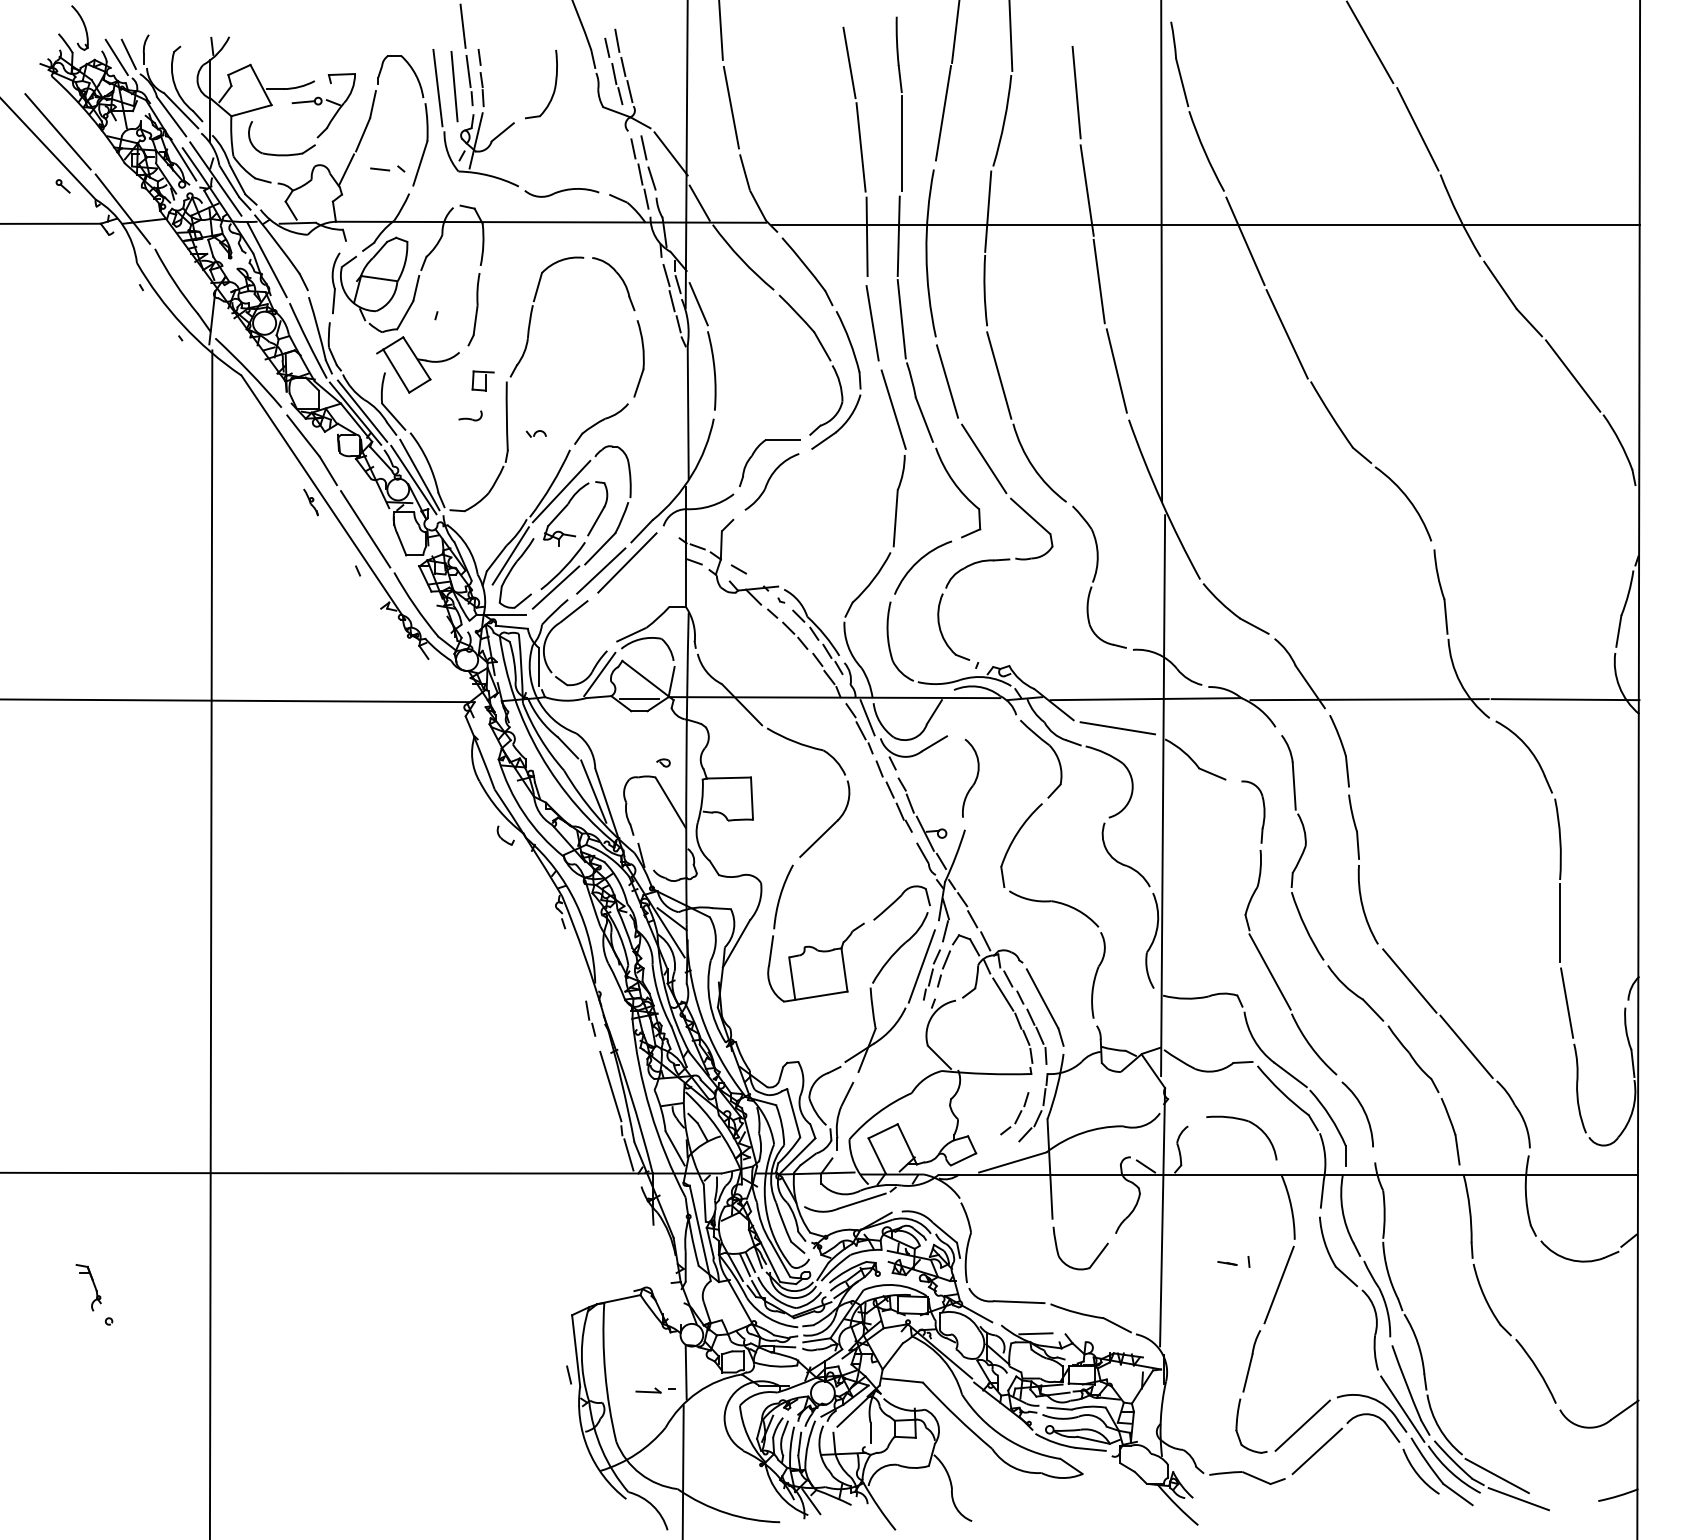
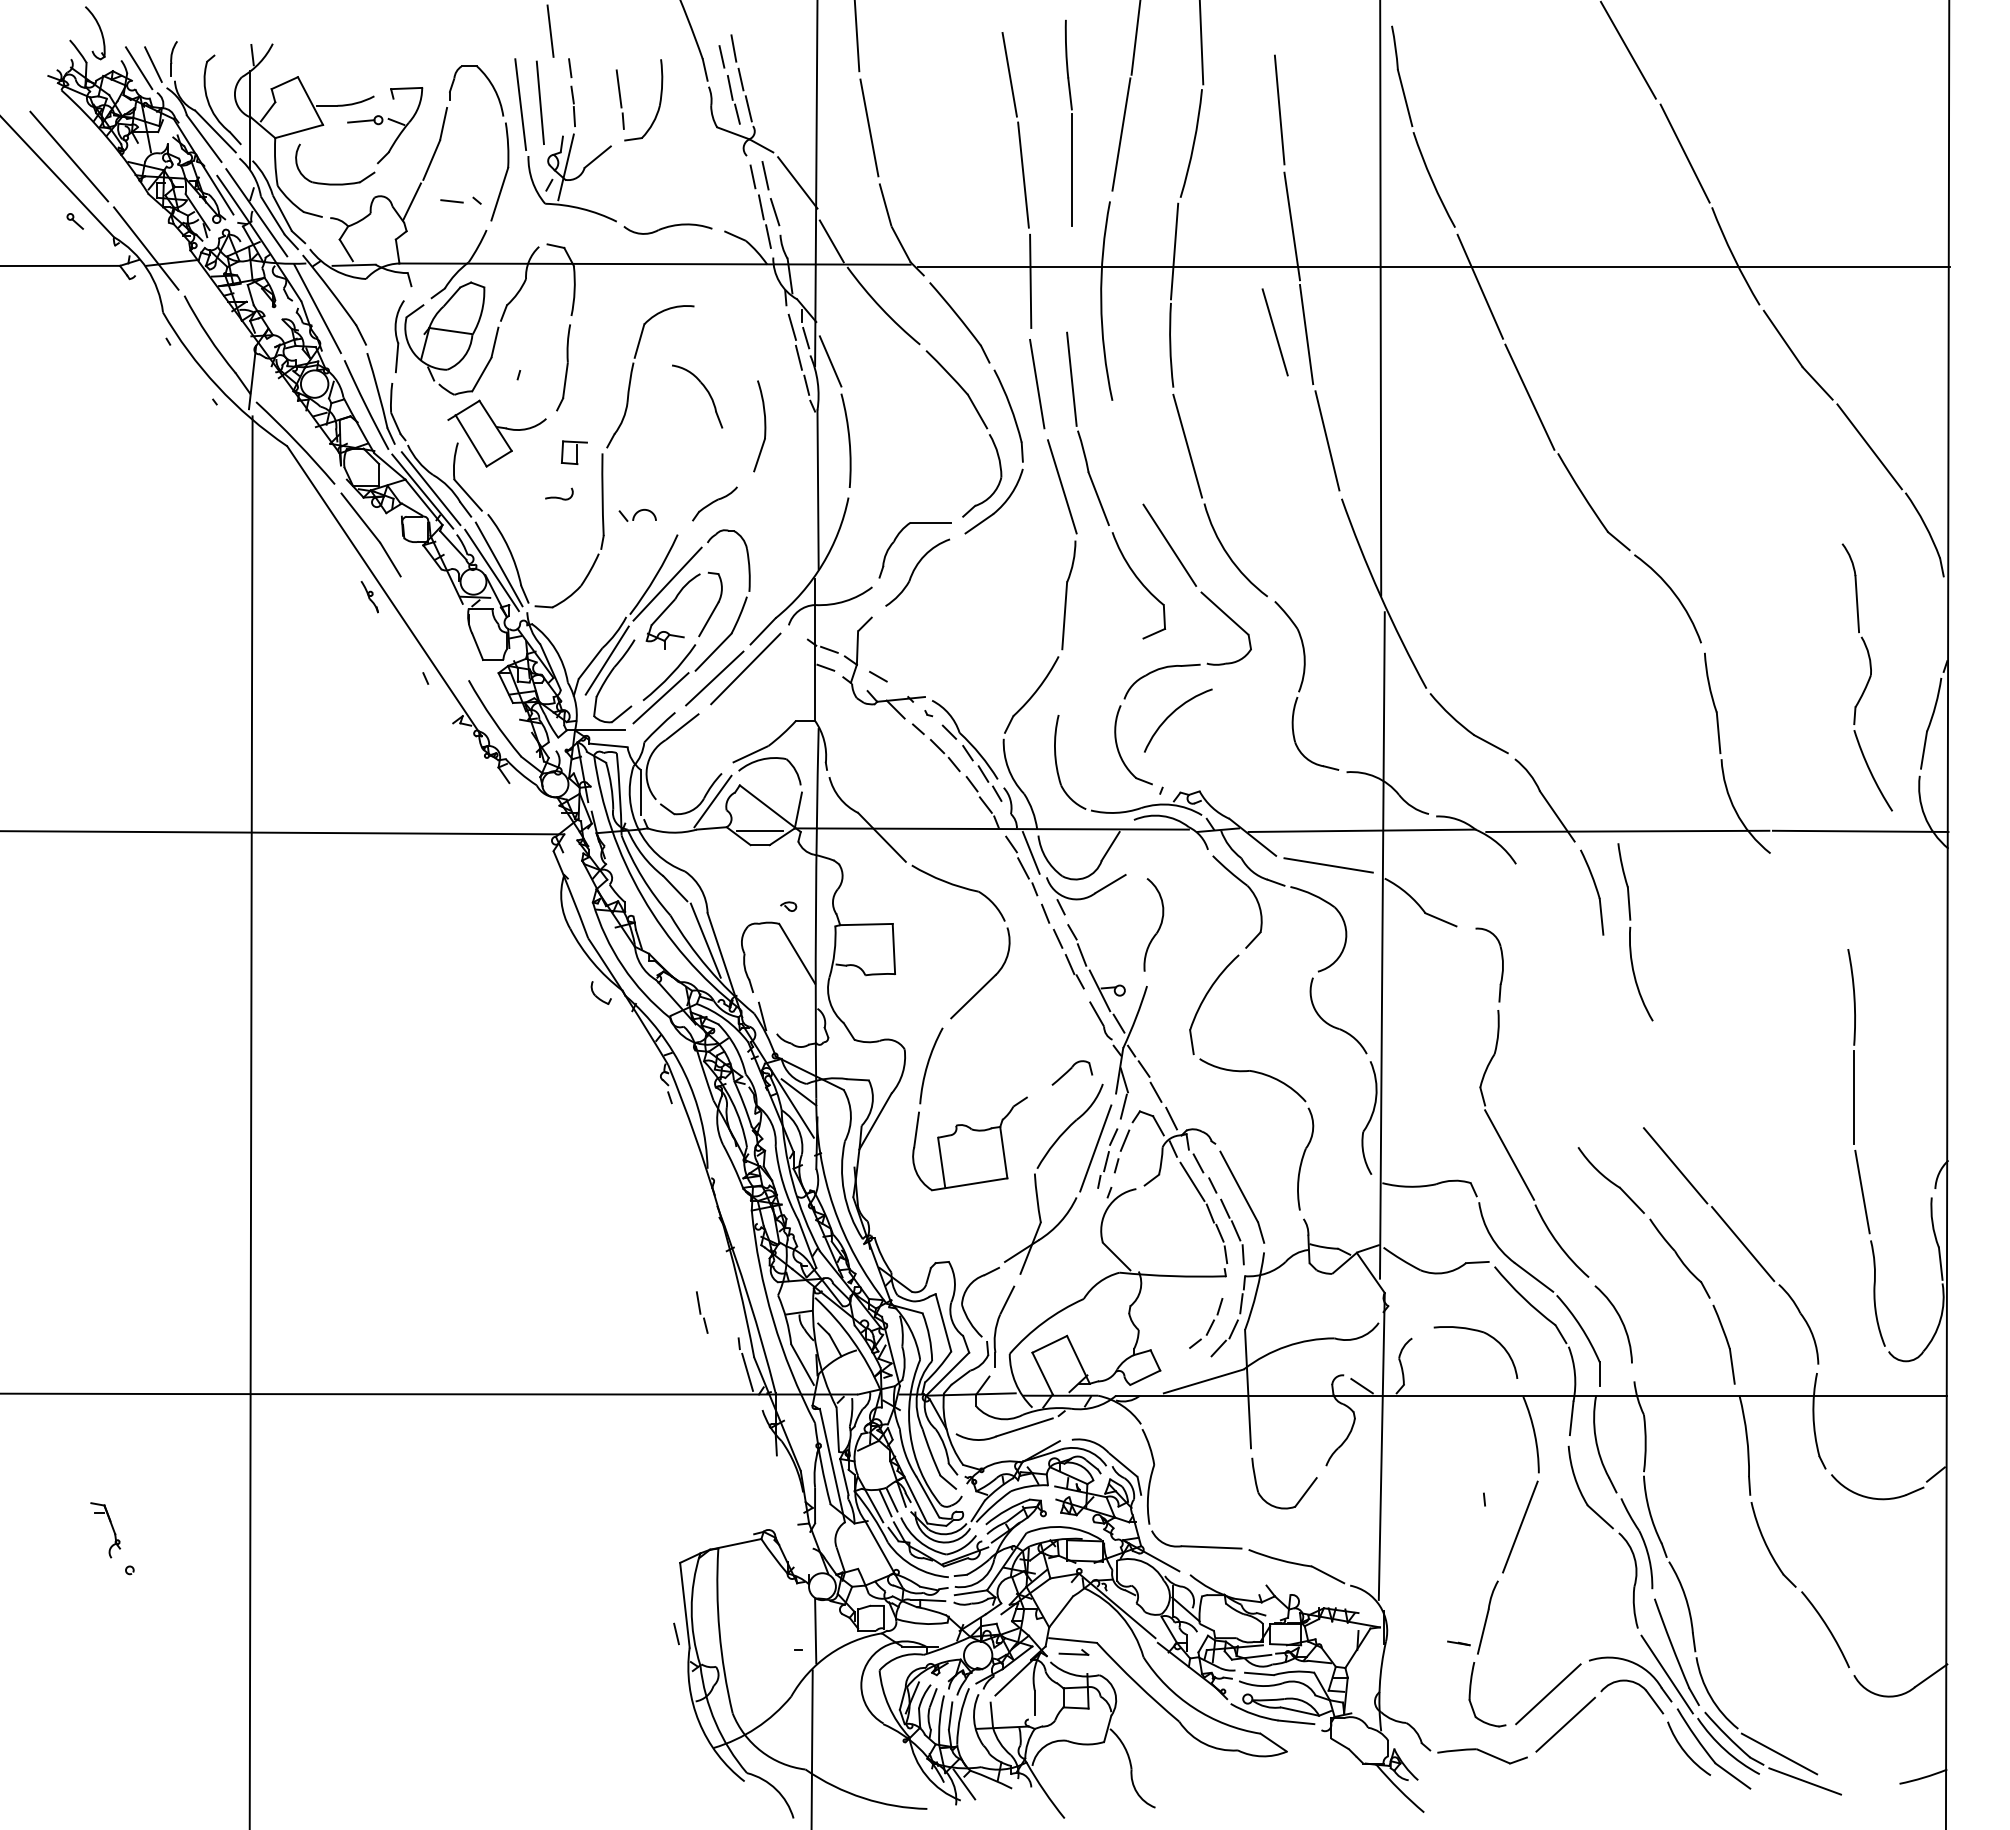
line: (468, 80) -> (619, 99), moved
line: (898, 236) -> (1068, 280), removed
part: (621, 279) -> (706, 391), moved
line: (946, 381) -> (1274, 332), moved
part: (601, 423) -> (714, 503), size x0.7
part: (536, 433) -> (637, 515), size x1.6
line: (365, 528) -> (434, 628), removed
arc: (918, 562) -> (1172, 714), moved
part: (1530, 751) -> (1818, 893), removed
part: (1302, 847) -> (1866, 677), moved
part: (1363, 869) -> (1635, 932), moved
part: (902, 902) -> (1072, 1072), size x0.6
part: (590, 1018) -> (702, 1312), moved
line: (610, 1086) -> (725, 1291), removed
line: (1227, 1263) -> (1458, 1643), moved
line: (1036, 1333) -> (1231, 1584), removed
part: (648, 1390) -> (1073, 1652), moved

